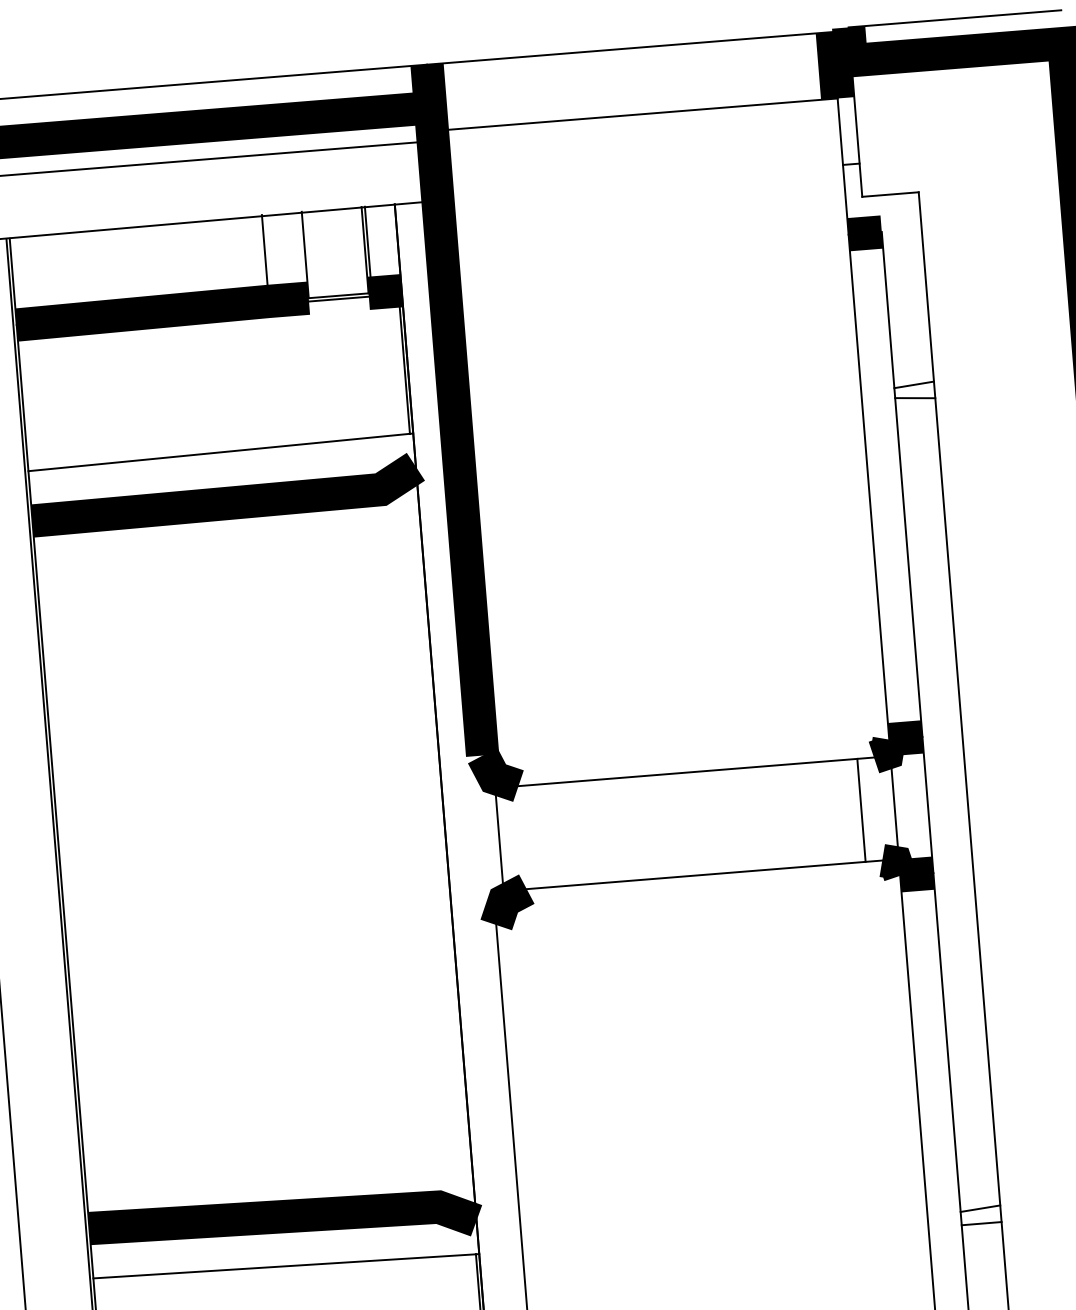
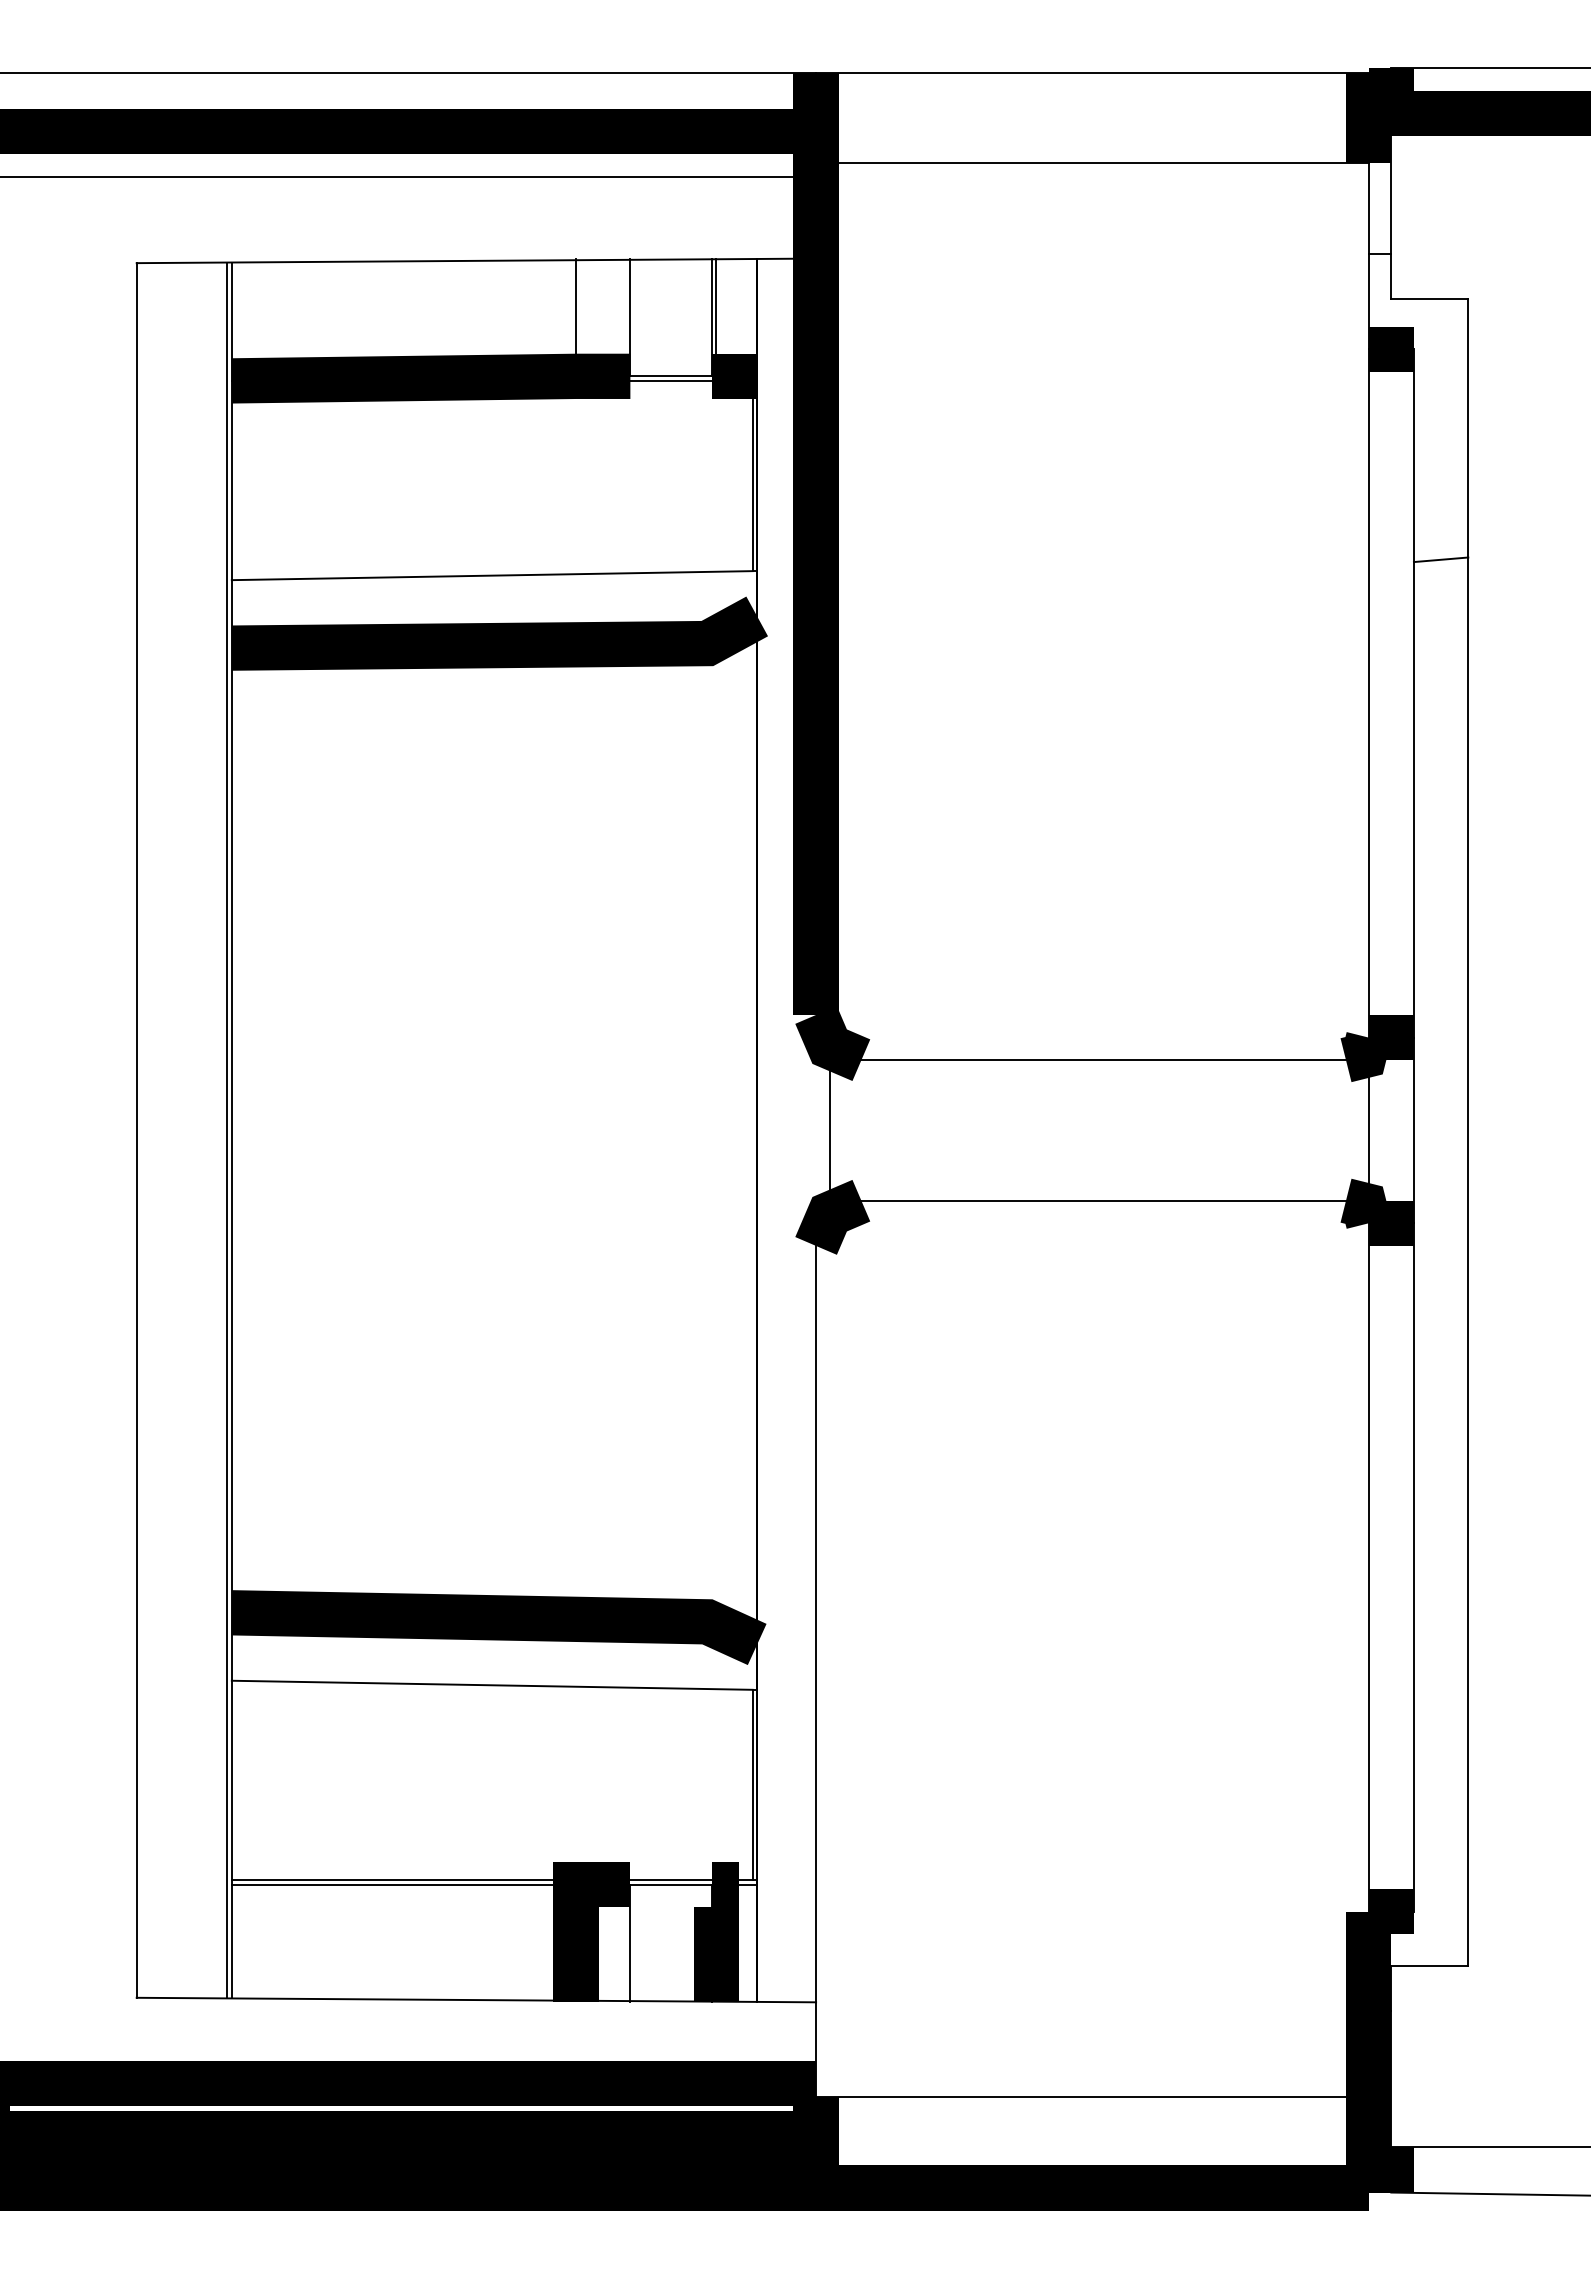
line: (914, 397) -> (1440, 577), removed
line: (861, 810) -> (1323, 1130), removed
line: (979, 1208) -> (1440, 1682), removed
line: (981, 1223) -> (1440, 1703), removed

